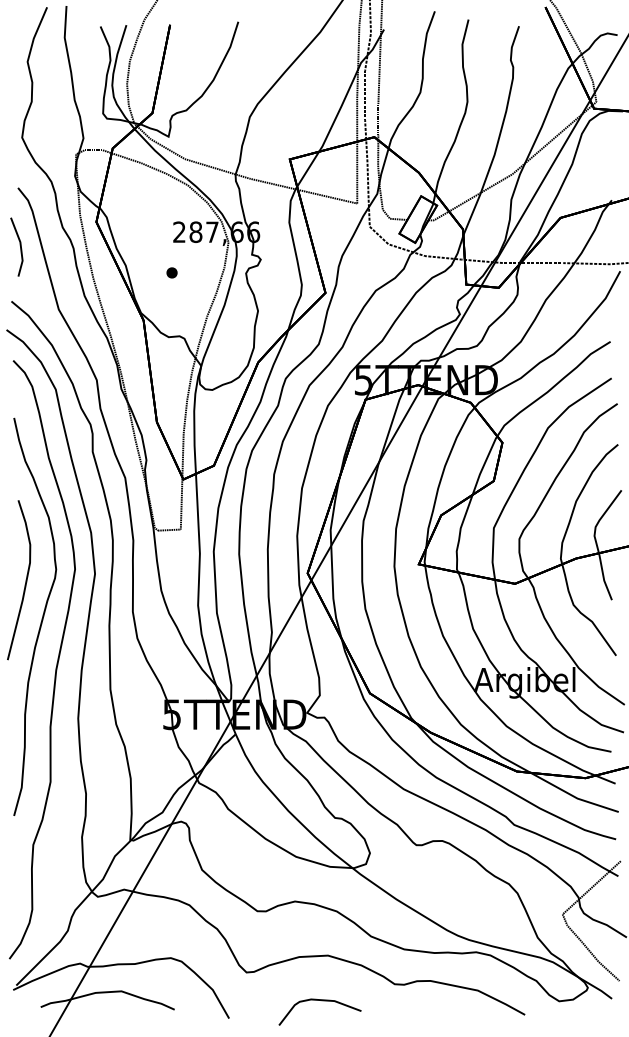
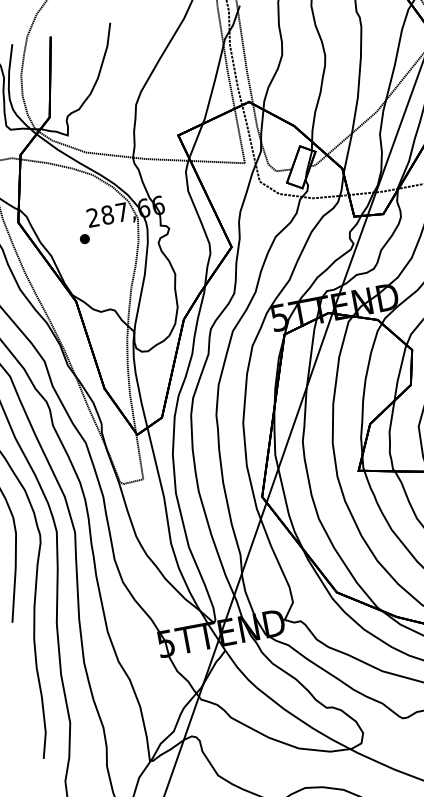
part: (171, 272) -> (84, 238), moved

